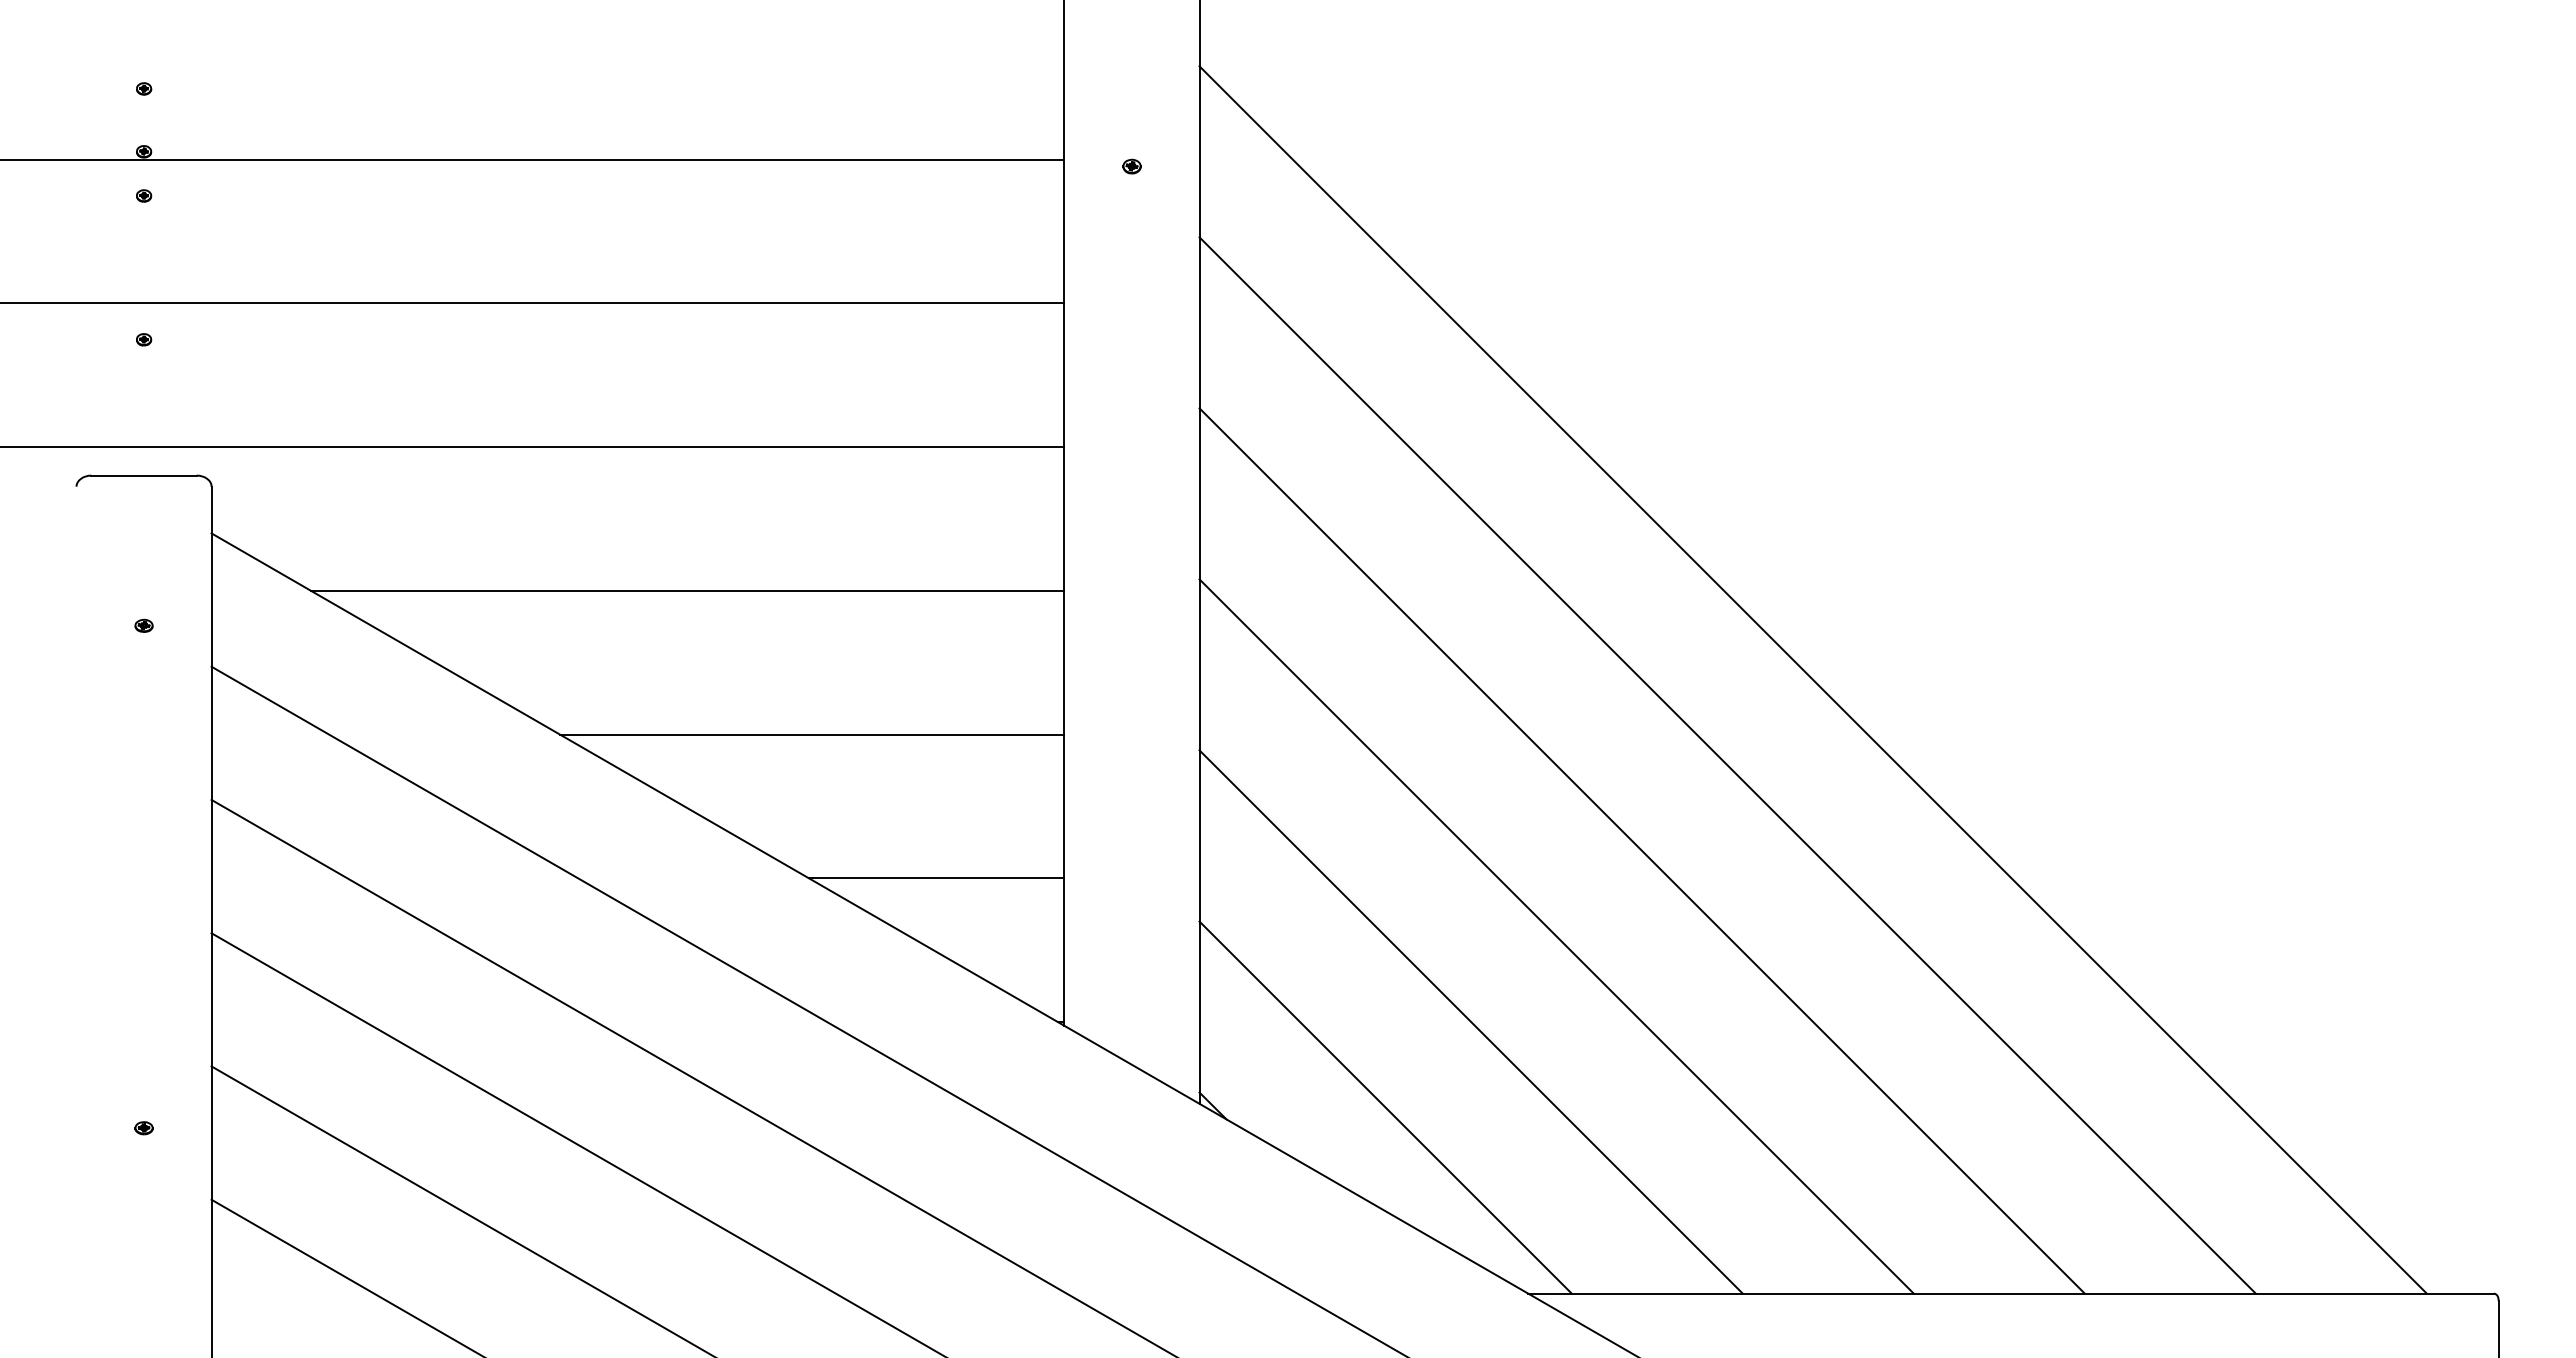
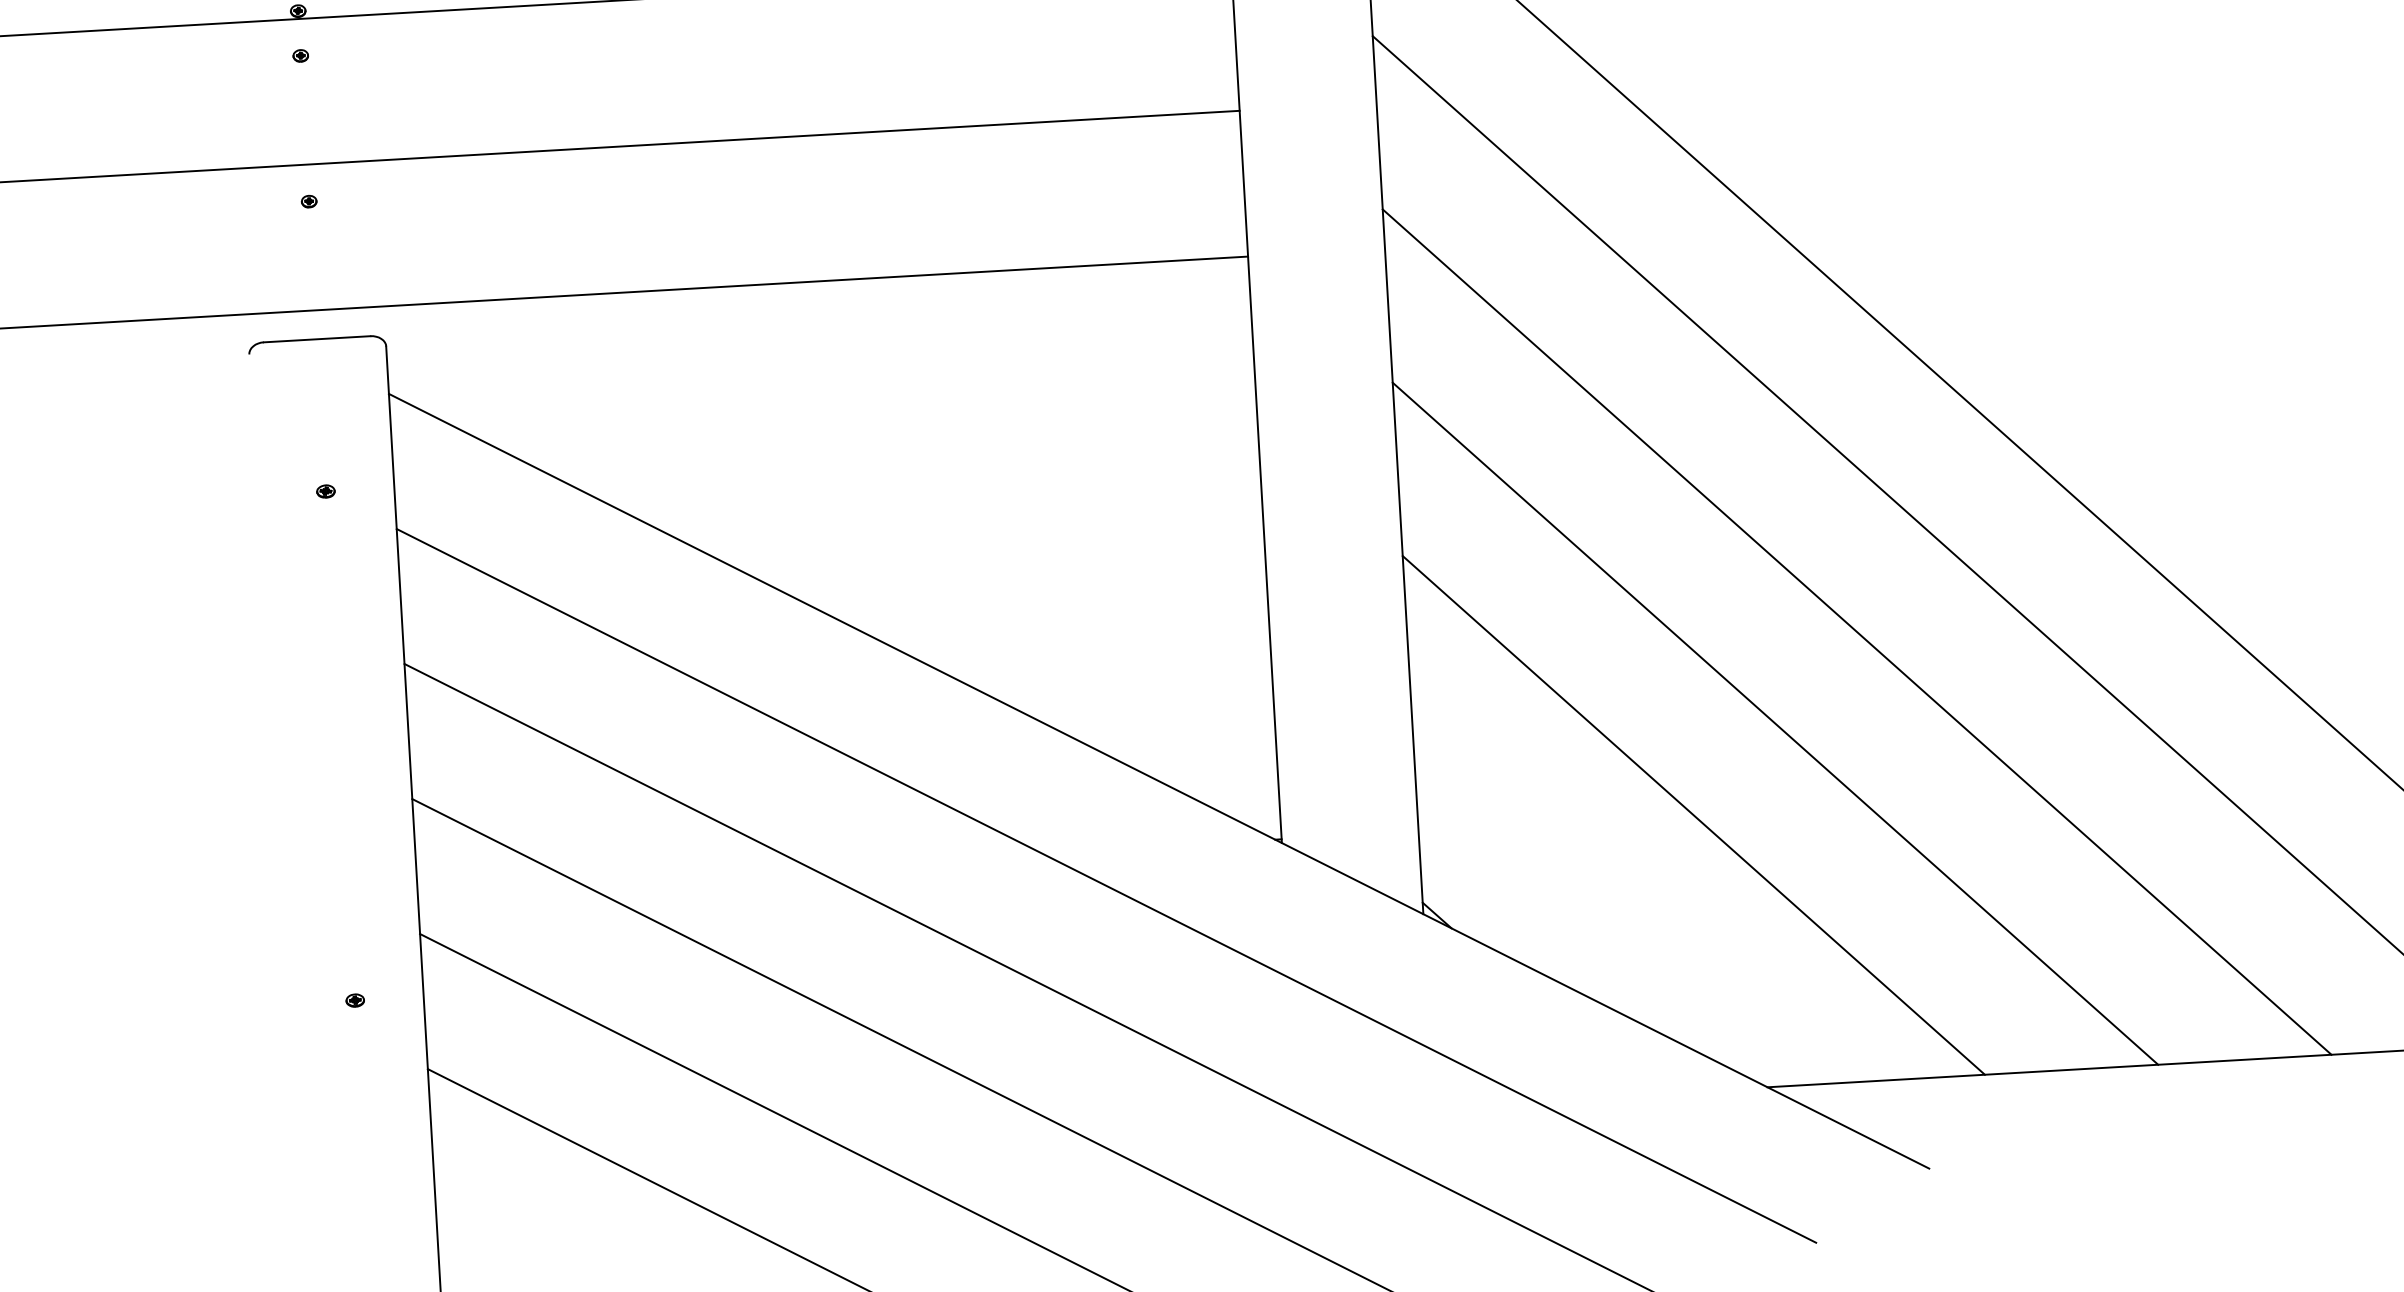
line: (687, 590) -> (874, 423), removed
line: (812, 734) -> (1009, 562), removed
line: (936, 878) -> (1143, 701), removed
line: (1385, 1107) -> (1612, 907), removed

